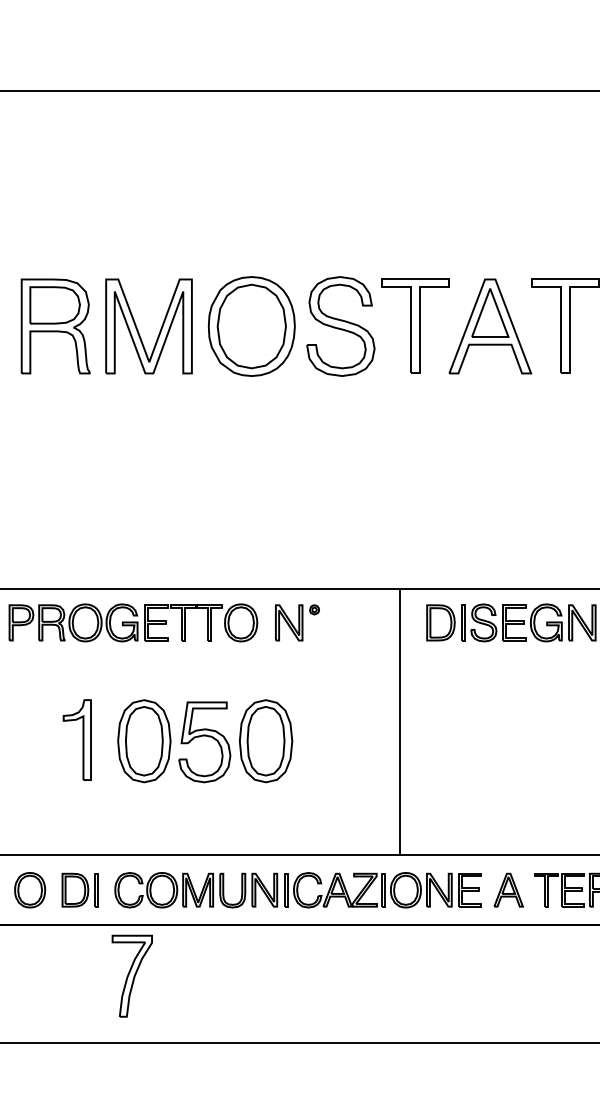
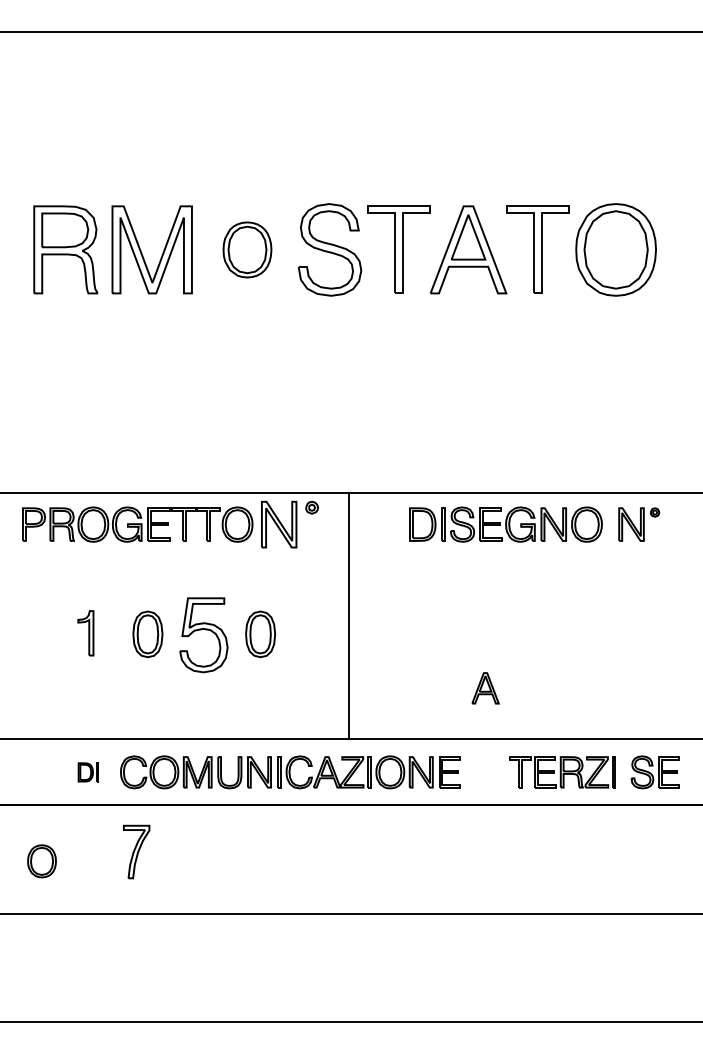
part: (251, 326) -> (247, 249), size x0.6
part: (297, 622) -> (289, 524), size x1.4
line: (399, 722) -> (348, 616), moved
part: (77, 740) -> (85, 633), size x0.6
part: (143, 741) -> (147, 634), size x0.6
part: (265, 741) -> (260, 634), size x0.6
part: (29, 890) -> (41, 861), moved
part: (80, 890) -> (88, 772), size x0.6
part: (508, 890) -> (485, 688), moved
part: (132, 975) -> (136, 851), size x0.7

